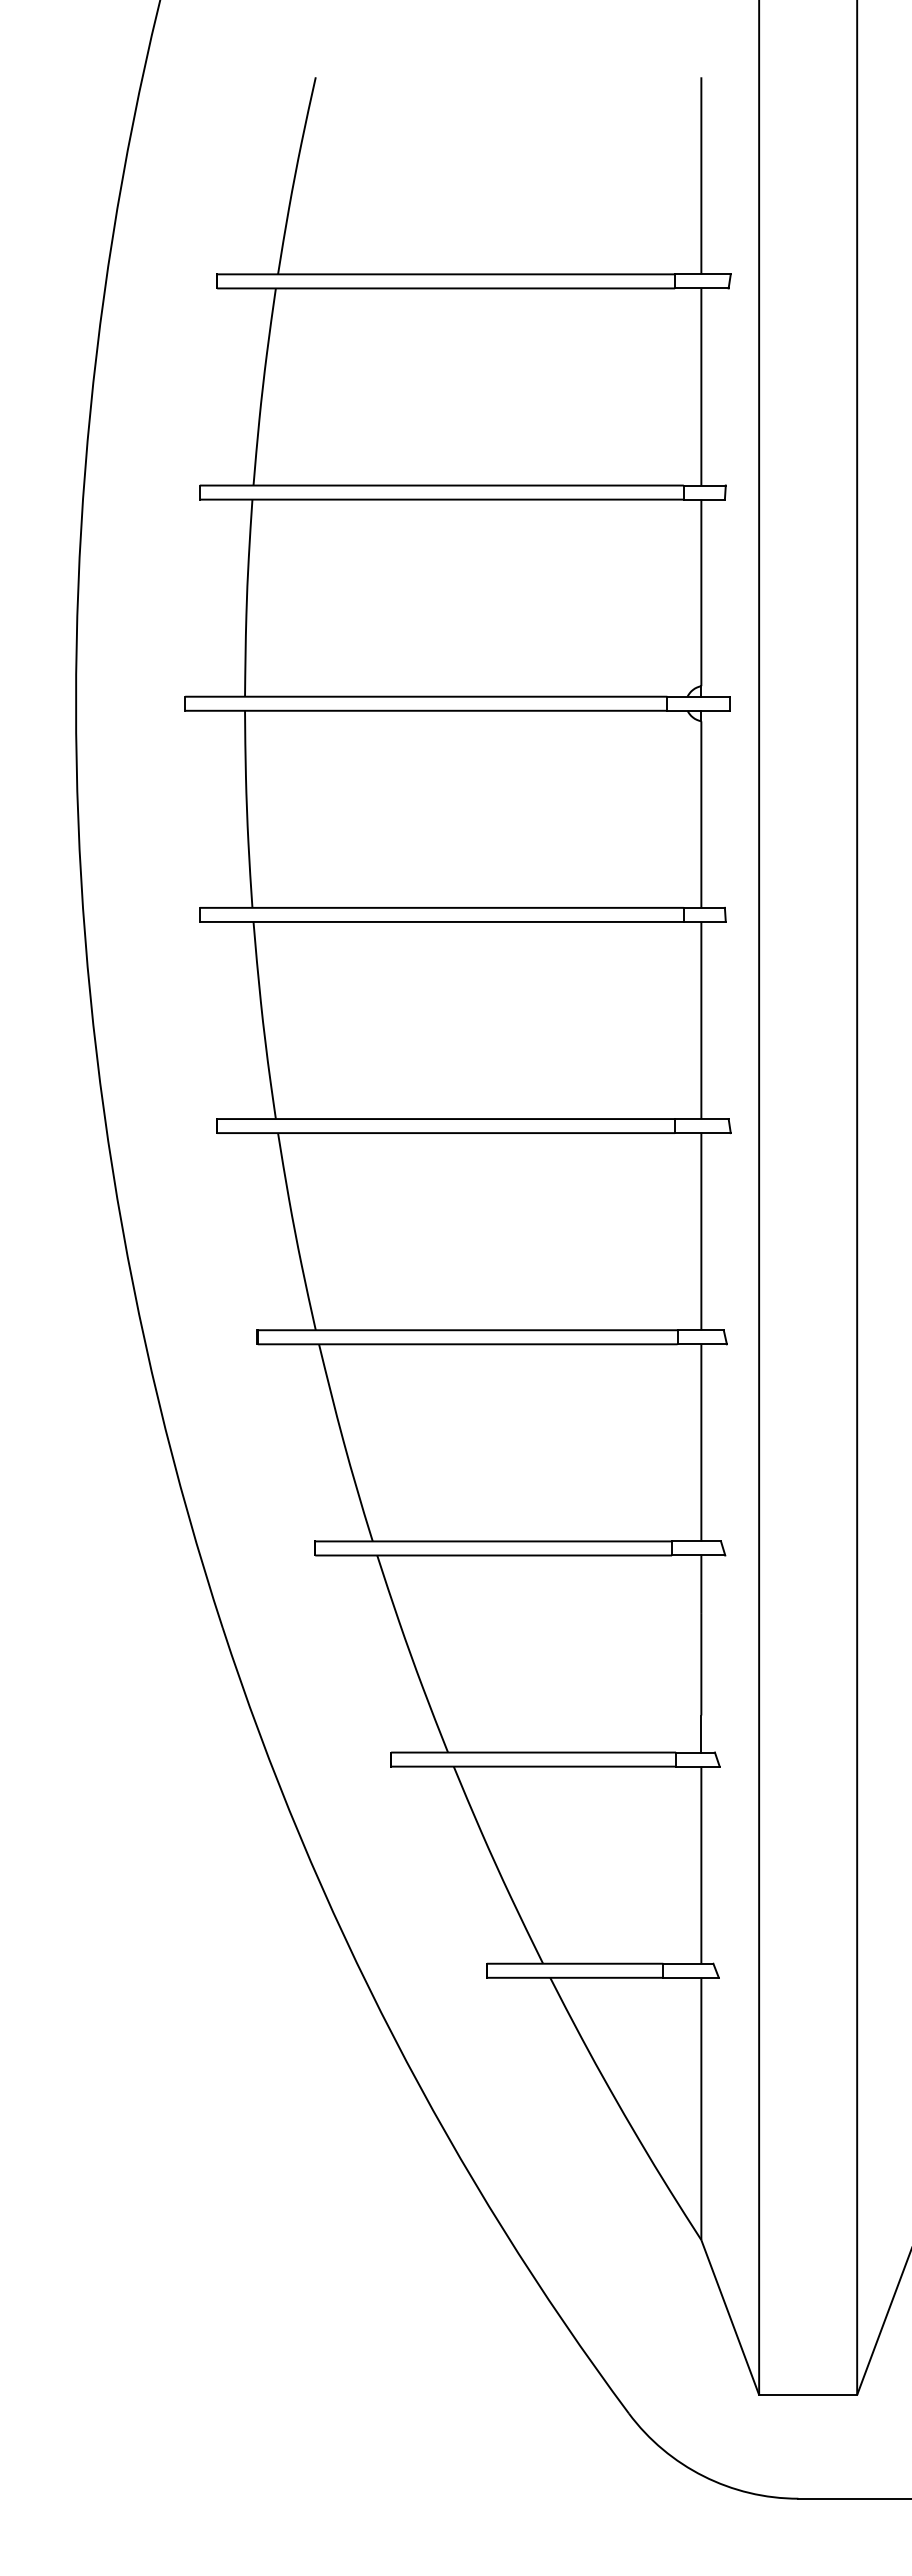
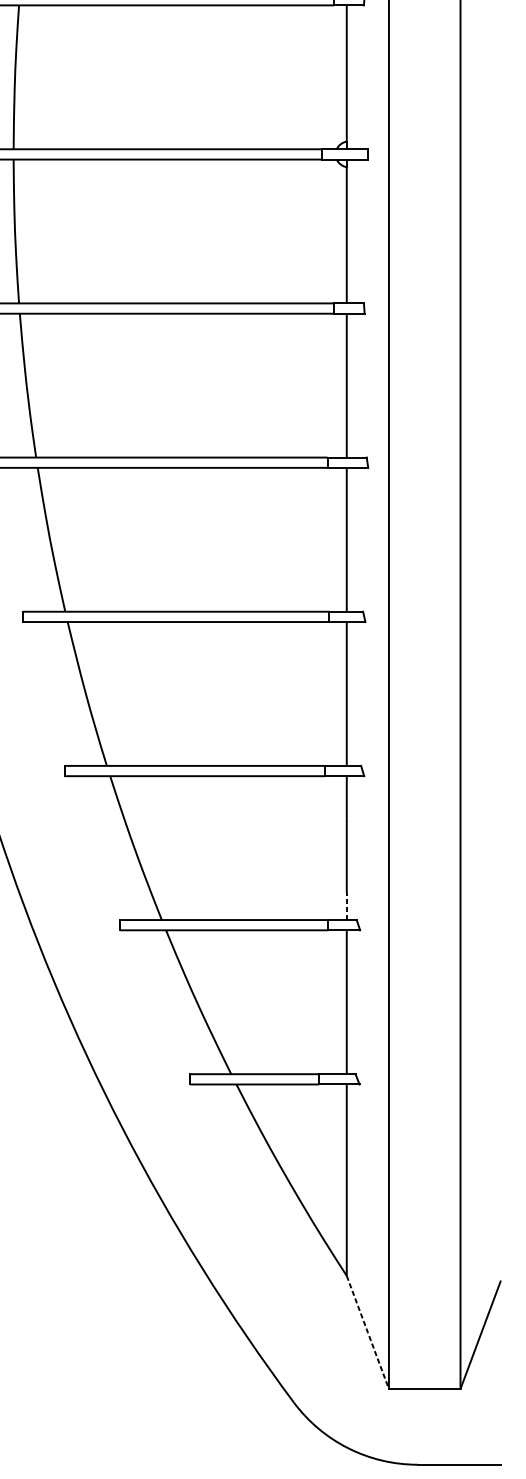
line: (701, 1734) -> (346, 906), solid -> dashed
line: (730, 2317) -> (368, 1332), solid -> dashed

